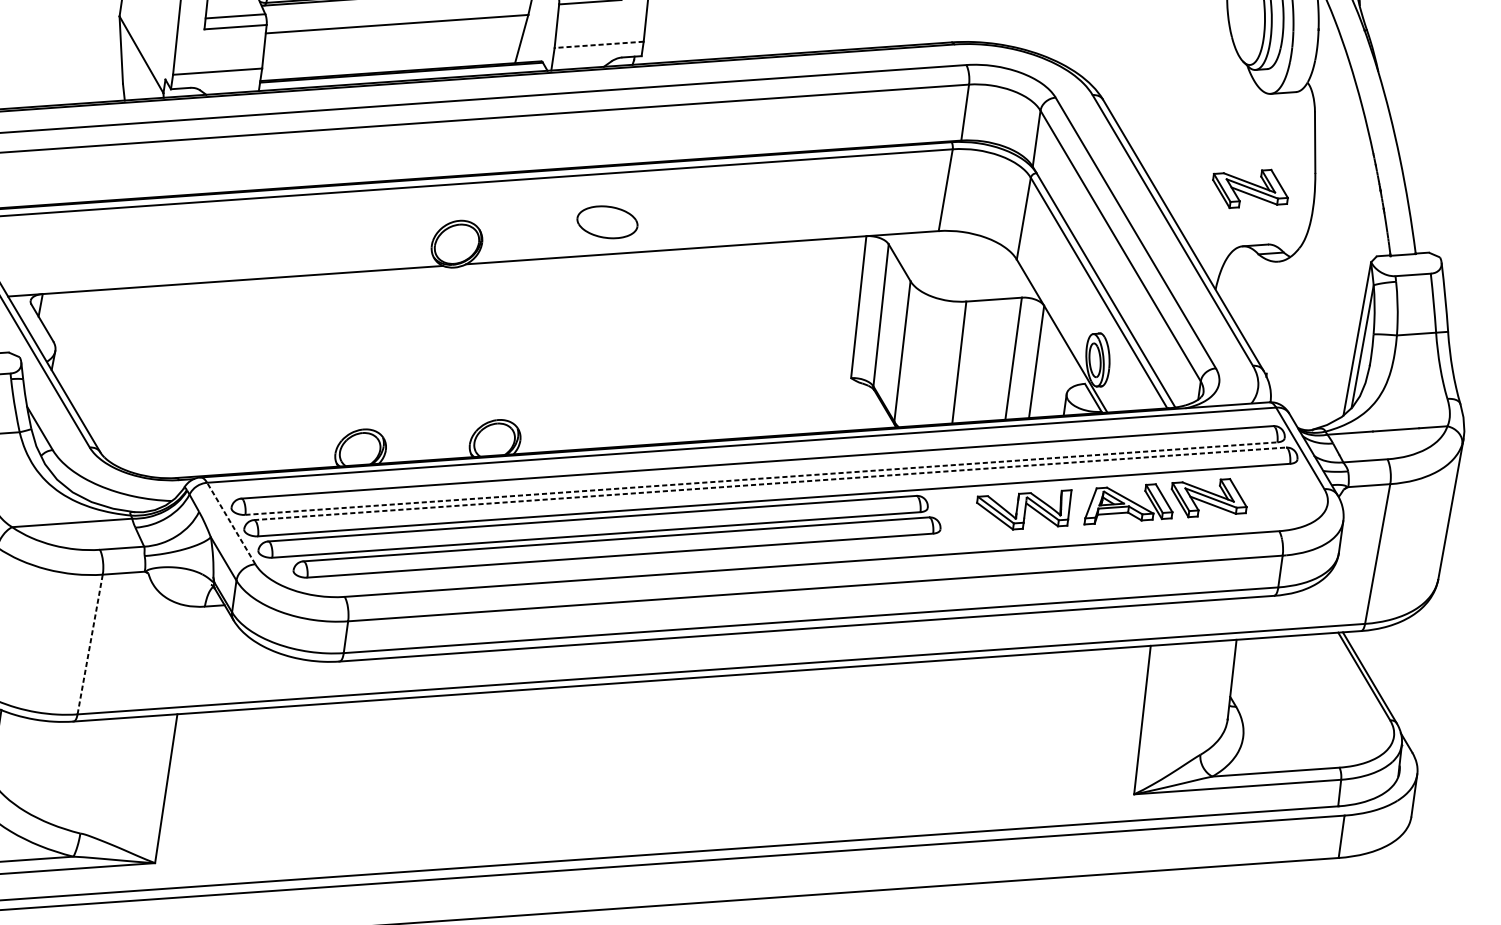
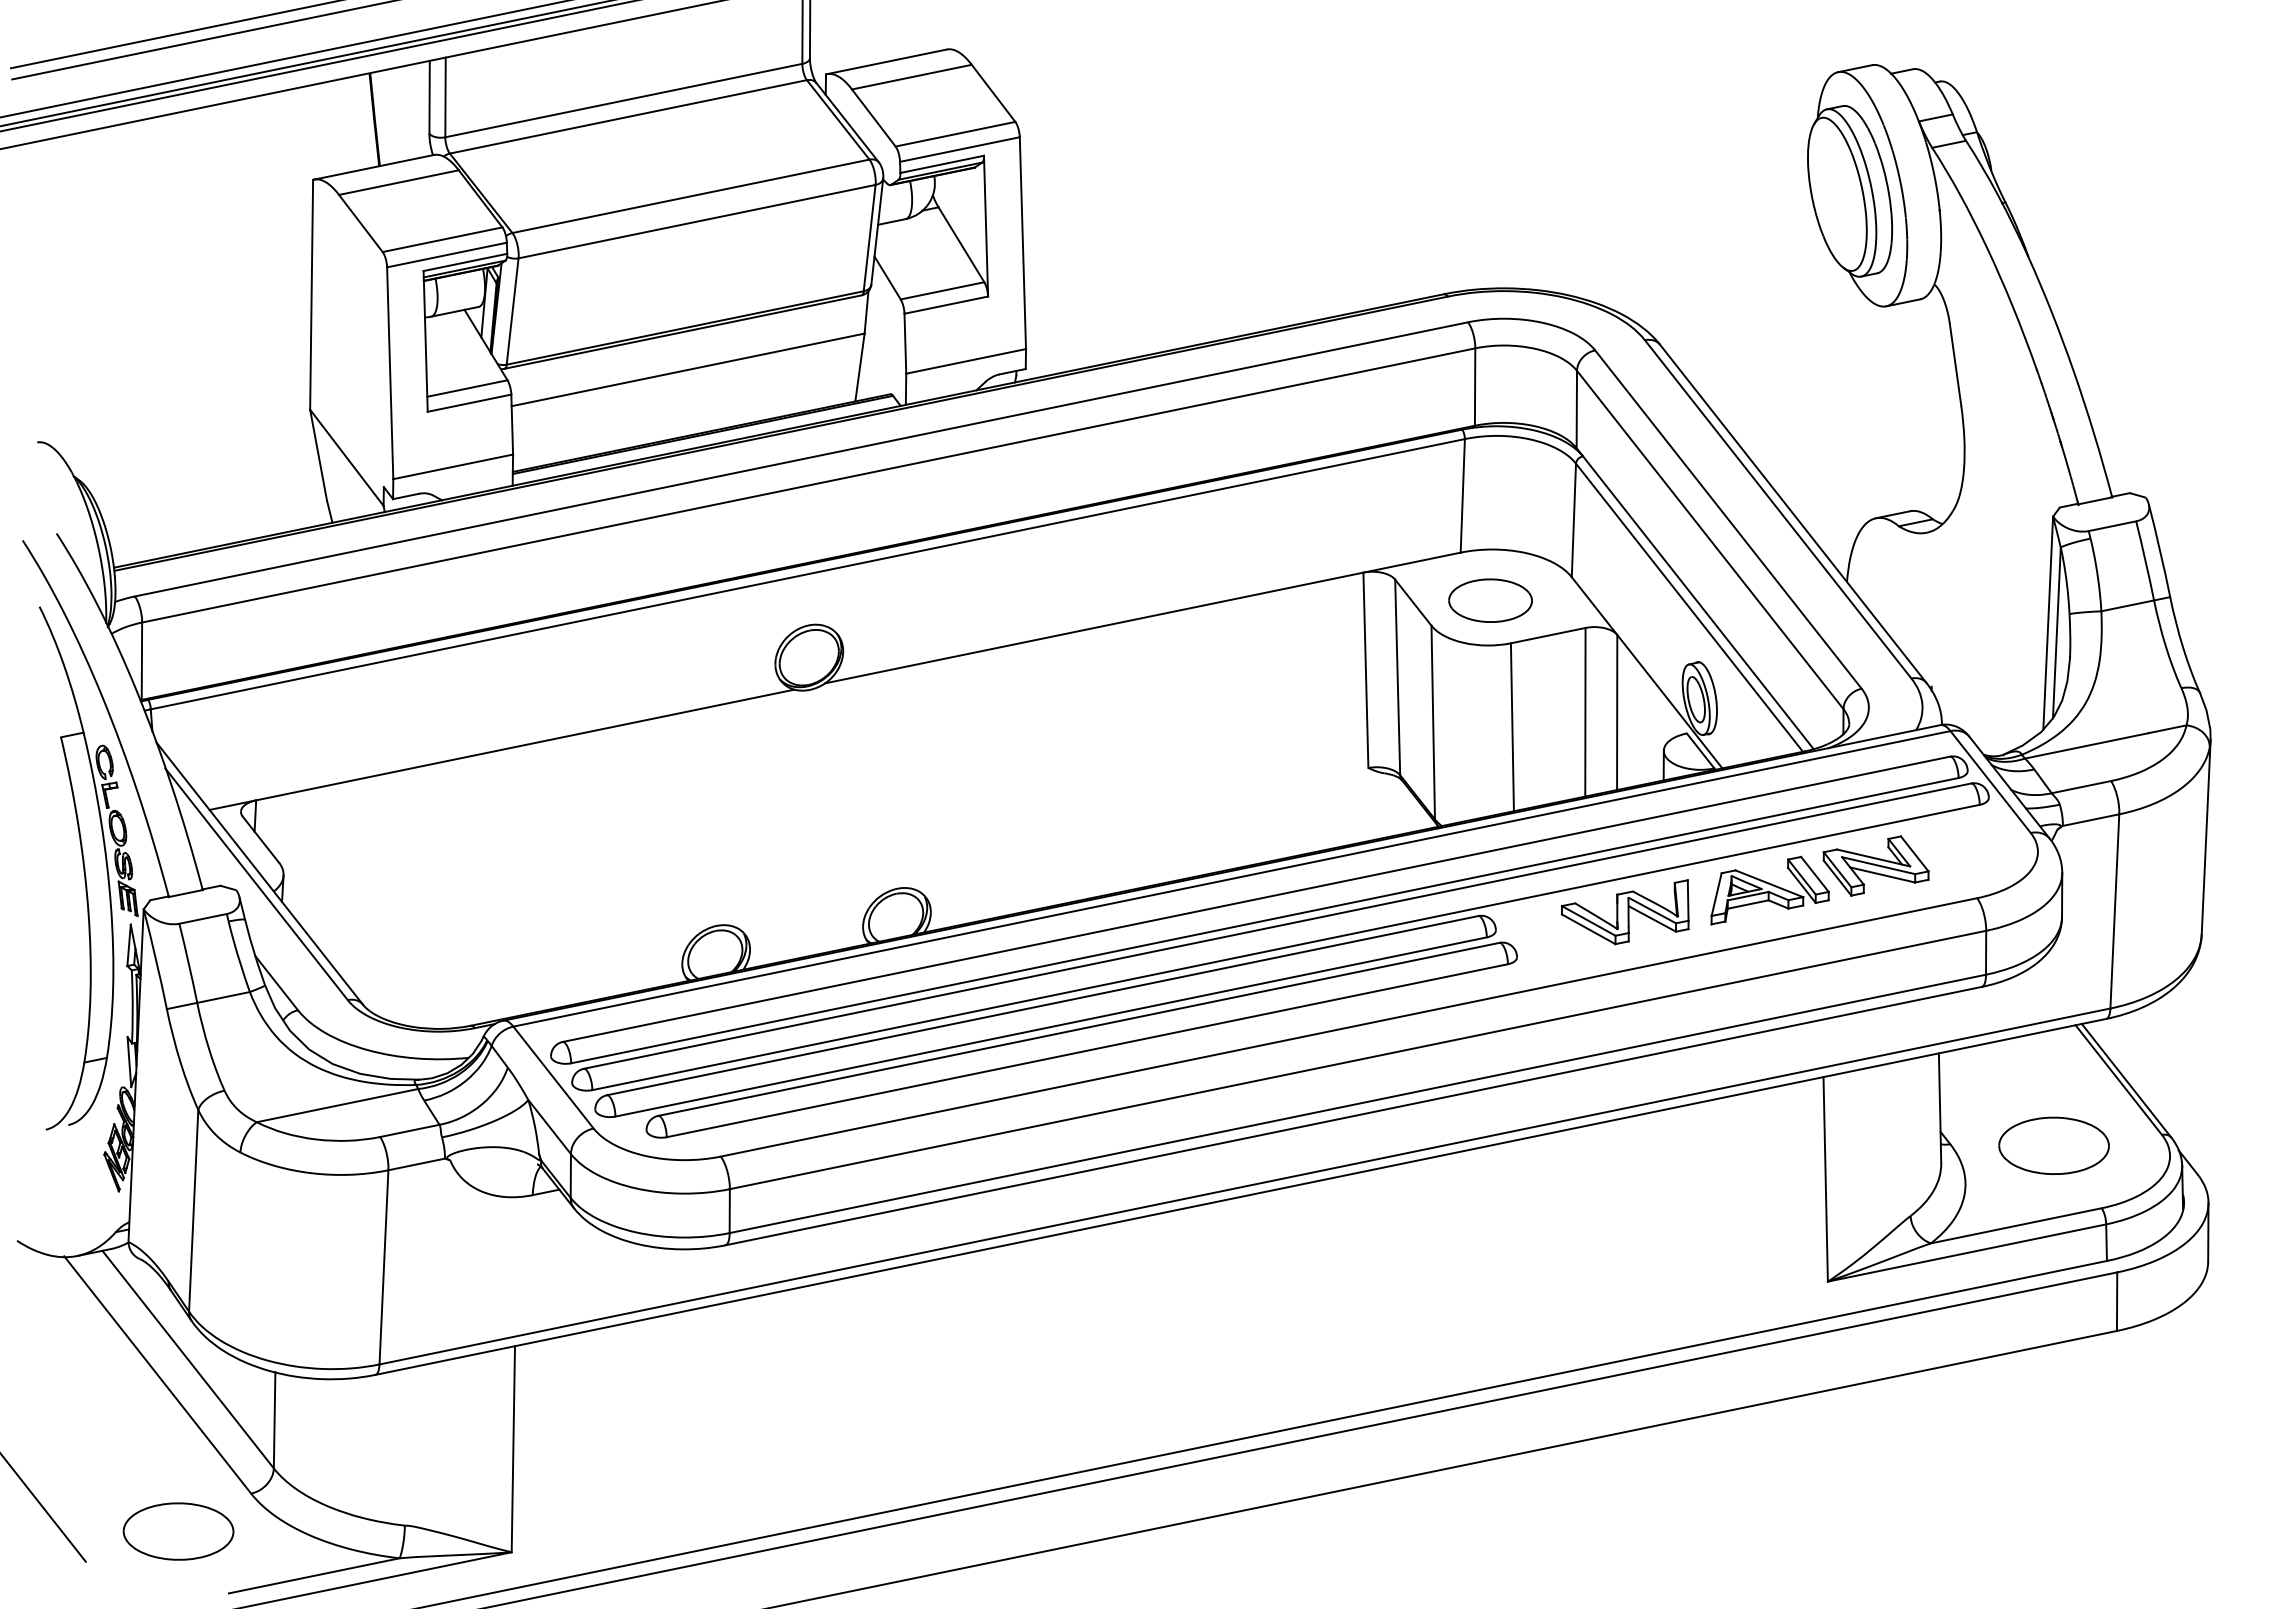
line: (598, 44) -> (965, 361), dashed -> solid
part: (1250, 188) -> (1875, 438), removed
part: (607, 222) -> (1490, 600), moved
line: (761, 478) -> (1265, 920), dashed -> solid
line: (770, 484) -> (1278, 926), dashed -> solid
line: (231, 523) -> (553, 1077), dashed -> solid
line: (89, 643) -> (383, 1266), dashed -> solid
part: (1310, 717) -> (2053, 1145), added

